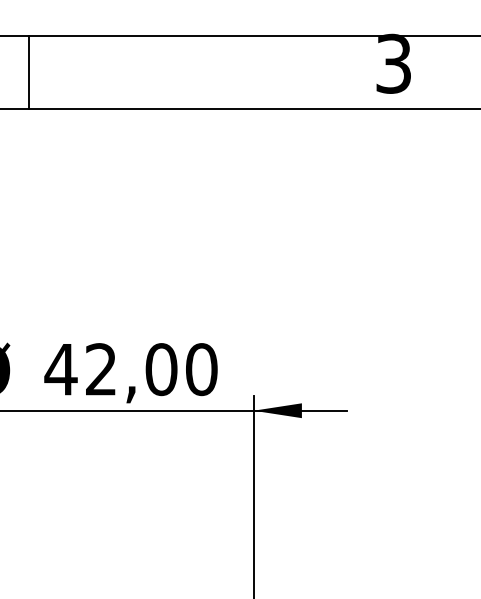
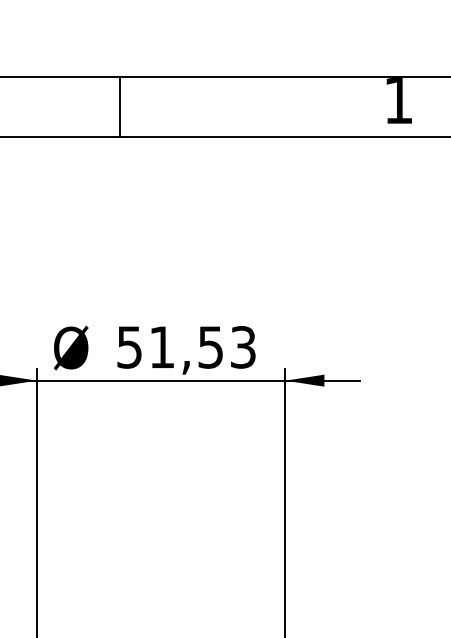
text: (393, 63) -> (398, 99), 3 -> 1
line: (28, 71) -> (119, 106), moved
text: (131, 369) -> (186, 347), 42,00 -> 51,53

